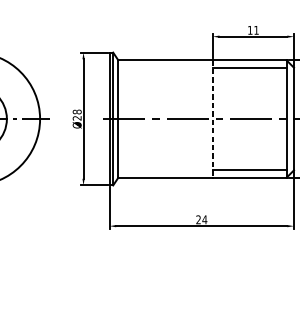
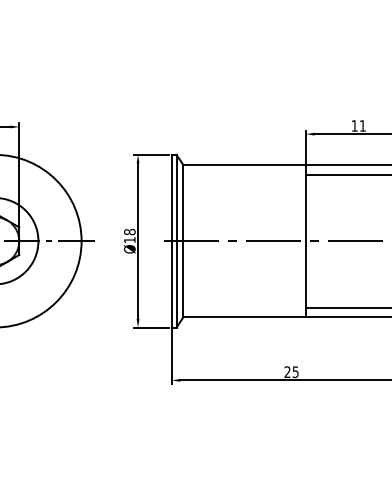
text: (76, 118) -> (129, 240), Ø28 -> Ø18
line: (213, 119) -> (306, 241), dashed -> solid
text: (204, 220) -> (295, 372), 24 -> 25

